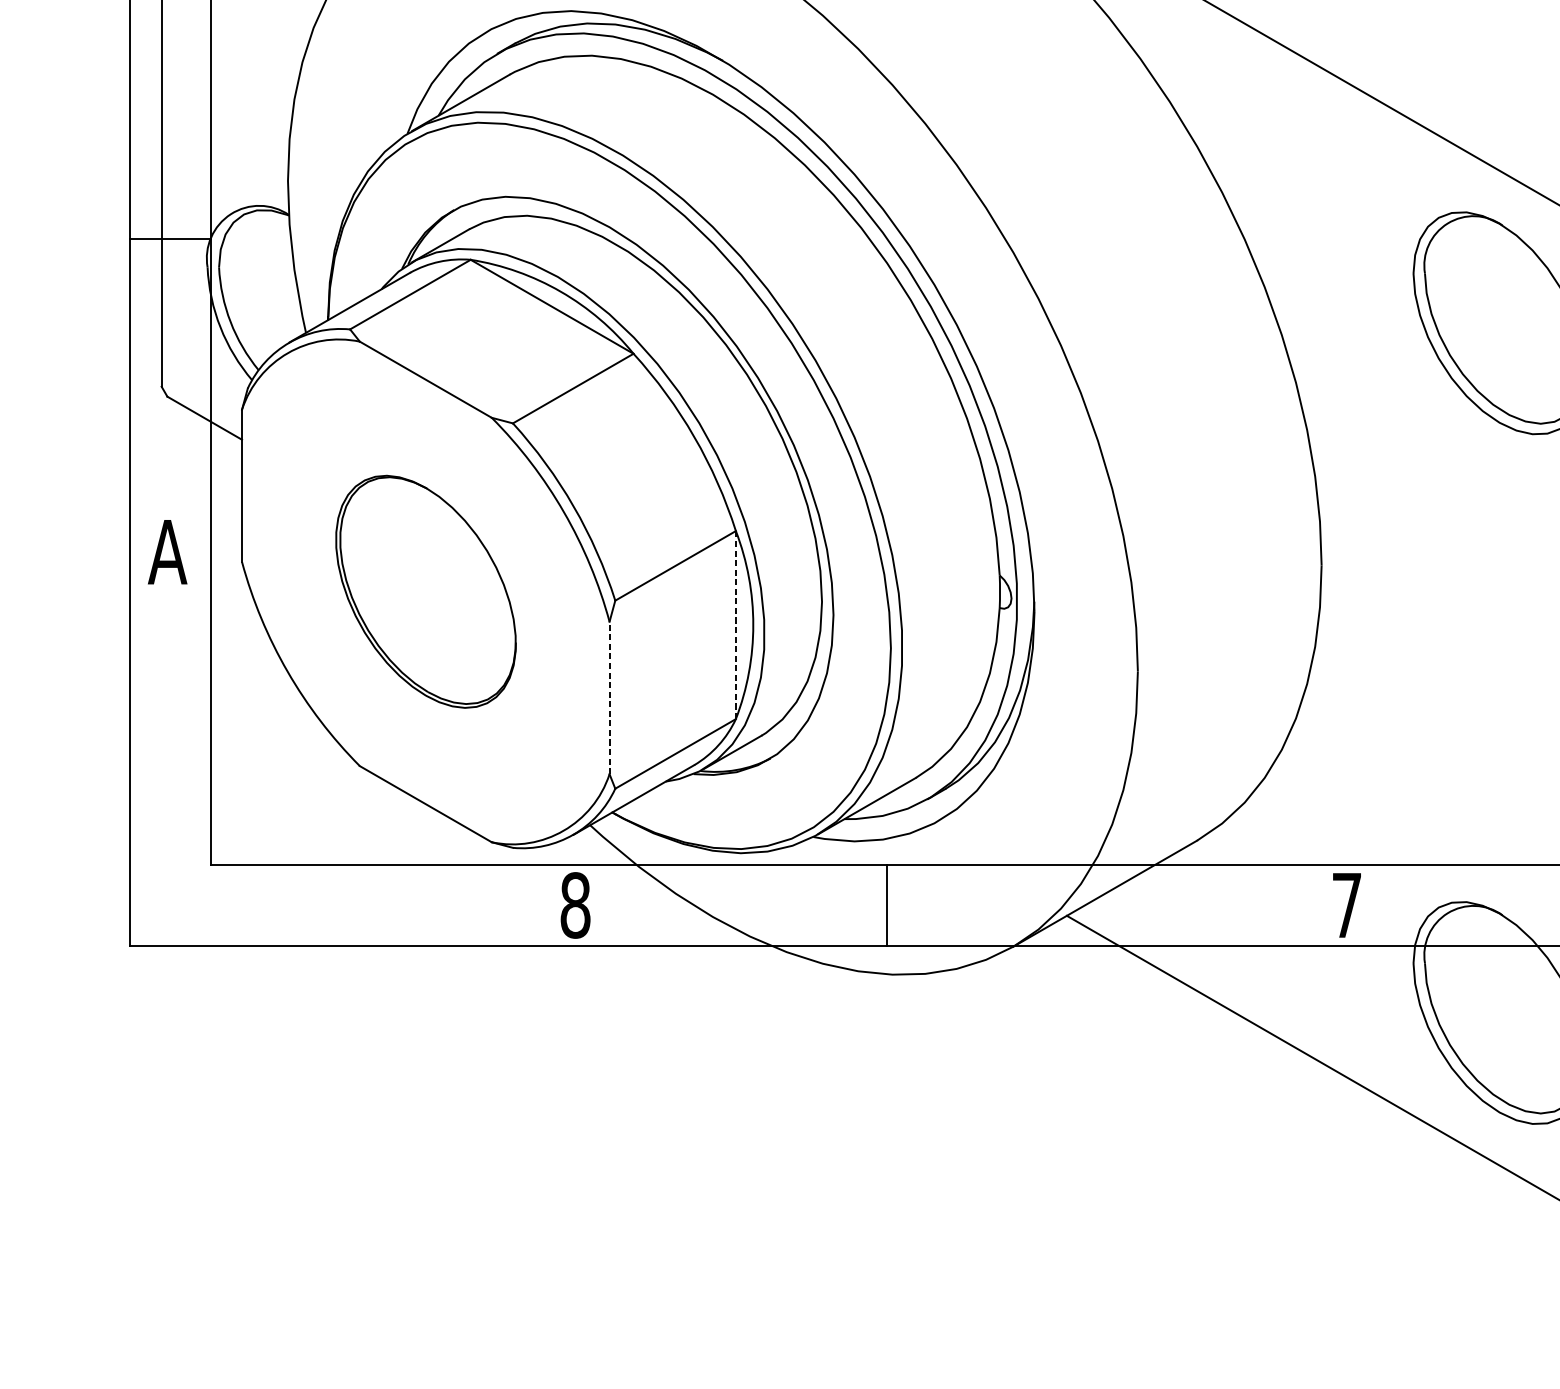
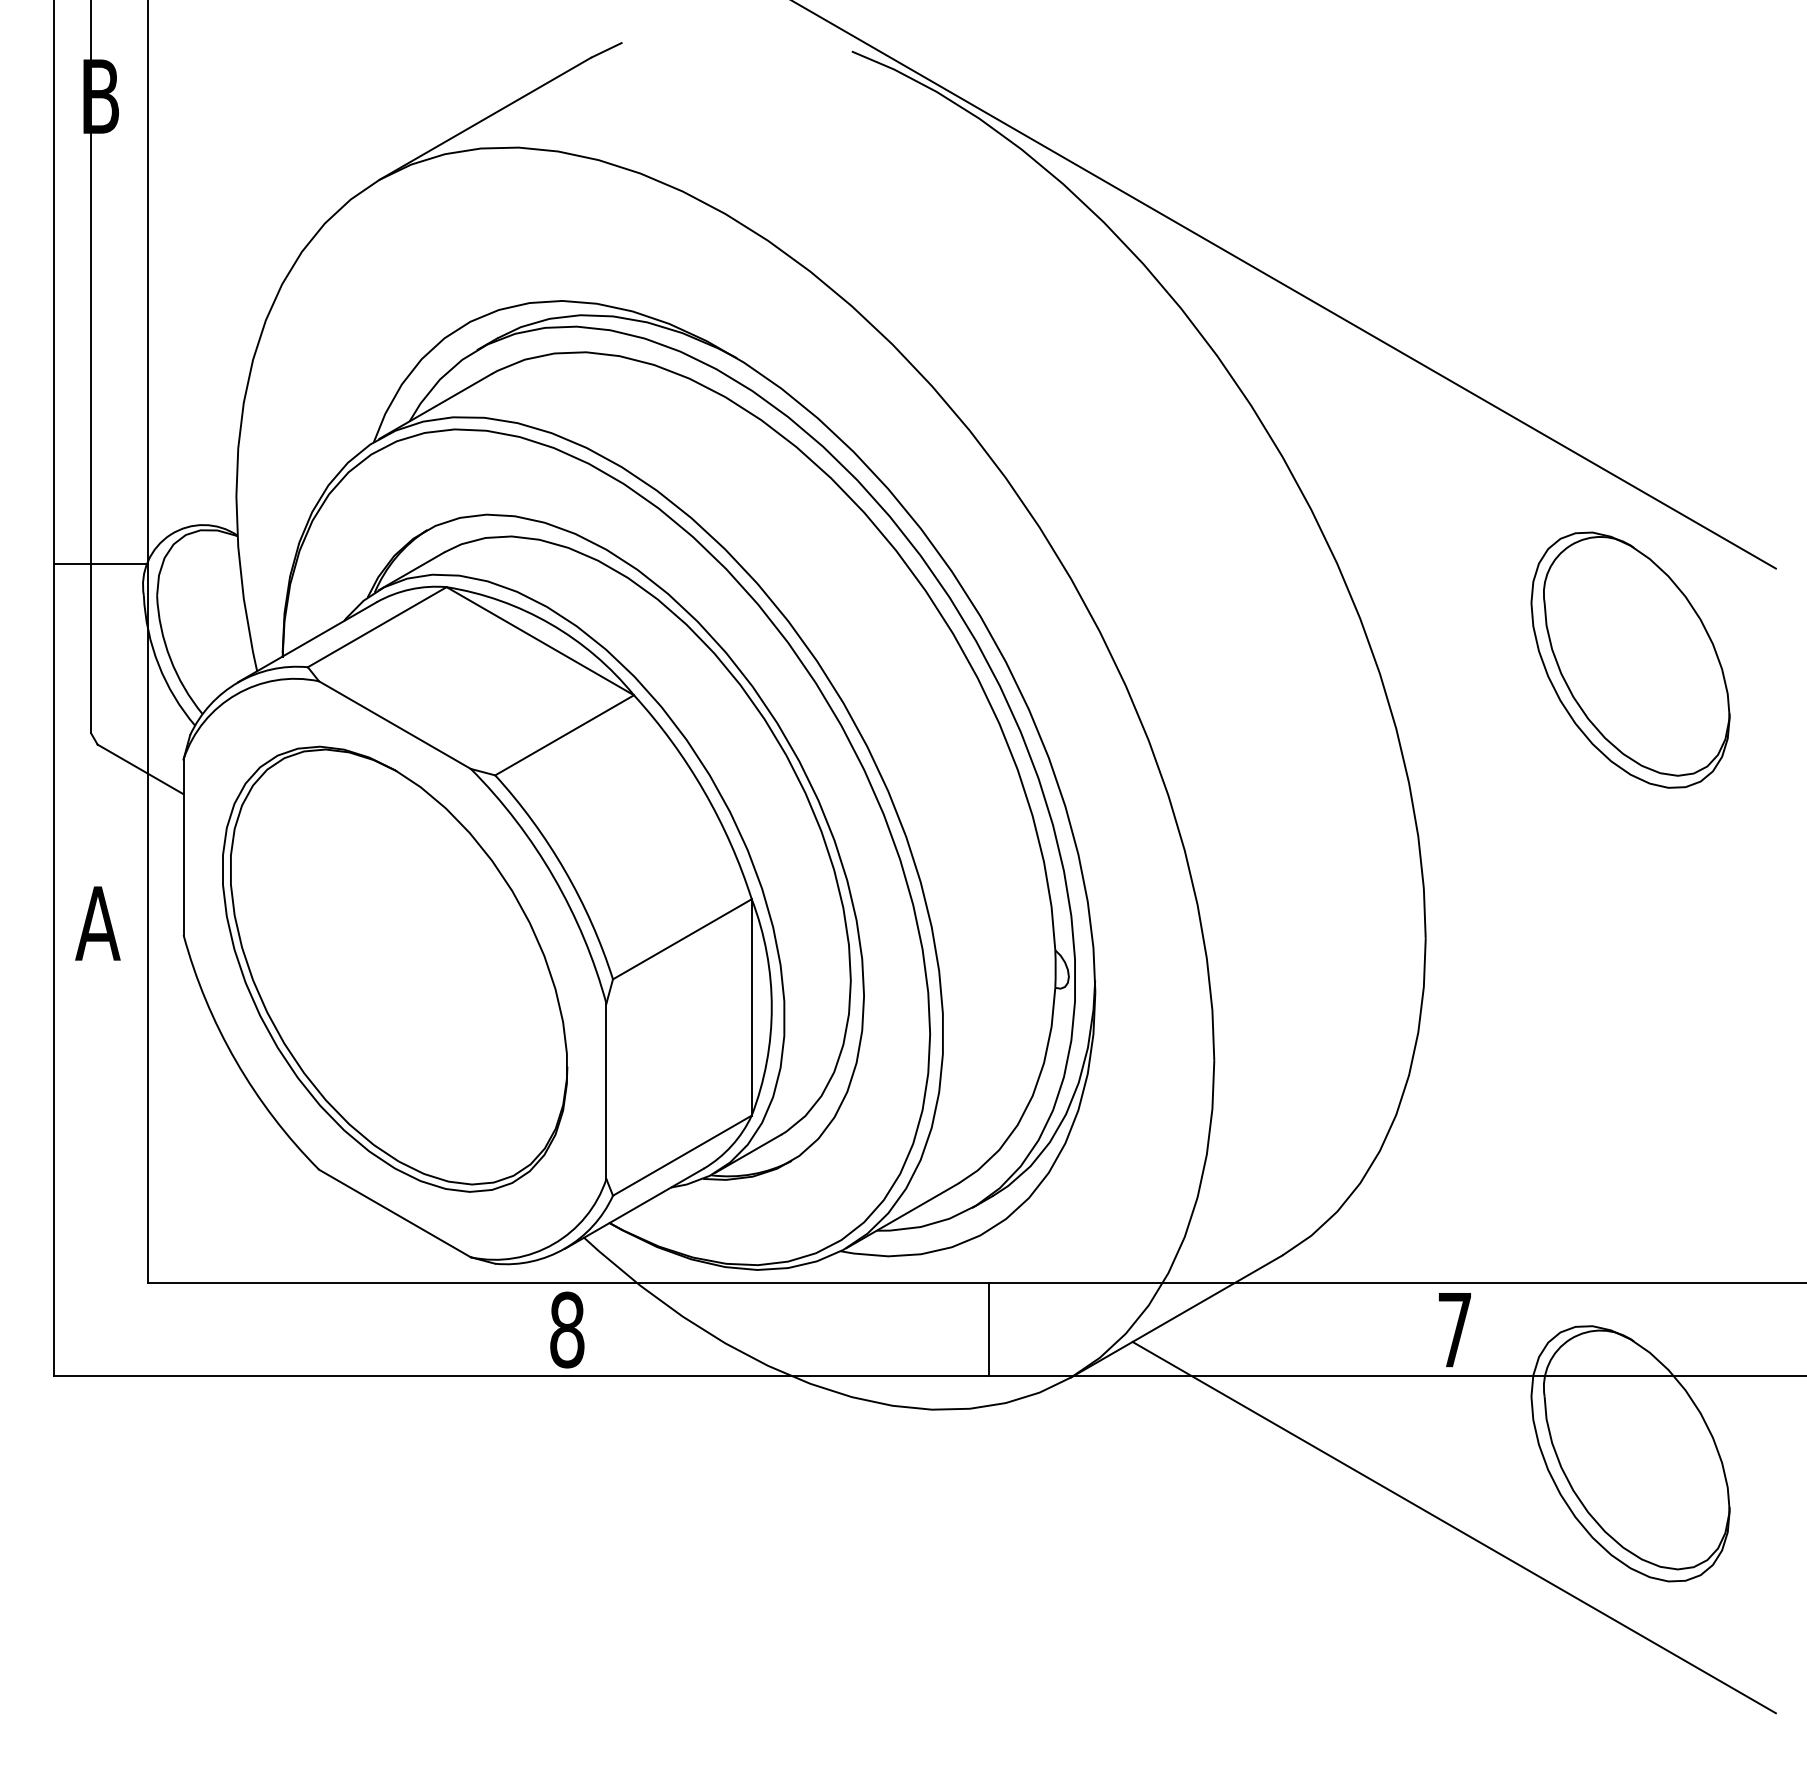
part: (426, 591) -> (395, 968), size x1.67
line: (735, 624) -> (751, 1006), dashed -> solid
line: (609, 698) -> (606, 1091), dashed -> solid
line: (886, 904) -> (988, 1329), moved

